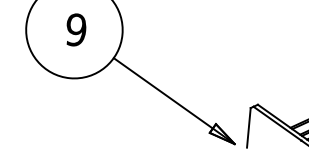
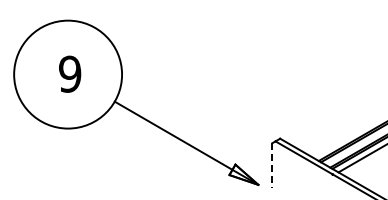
line: (248, 127) -> (272, 165), solid -> dashed

